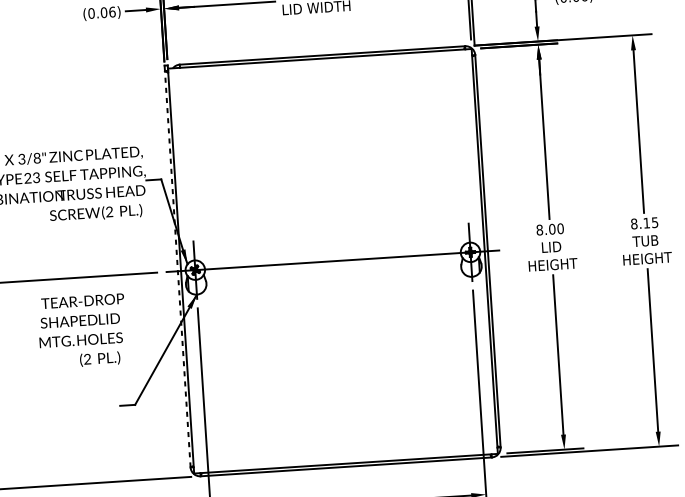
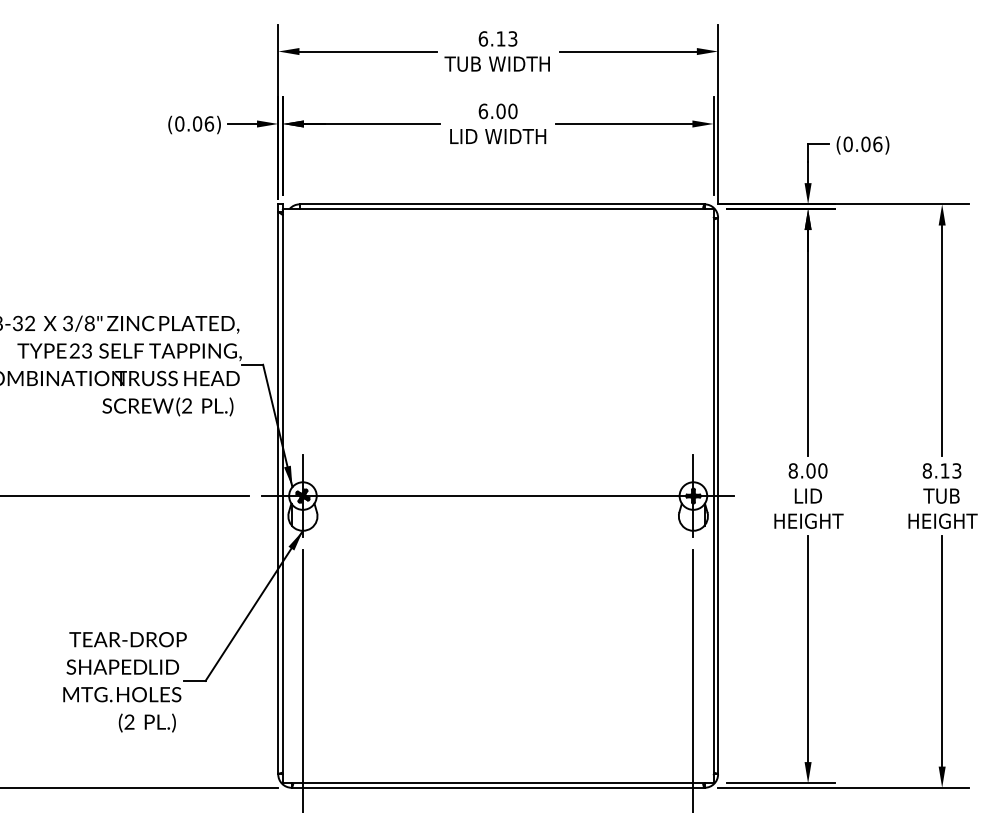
text: (654, 222) -> (956, 470), 8.15 -> 8.13
line: (177, 268) -> (278, 492), dashed -> solid
text: (82, 331) -> (124, 682), moved

